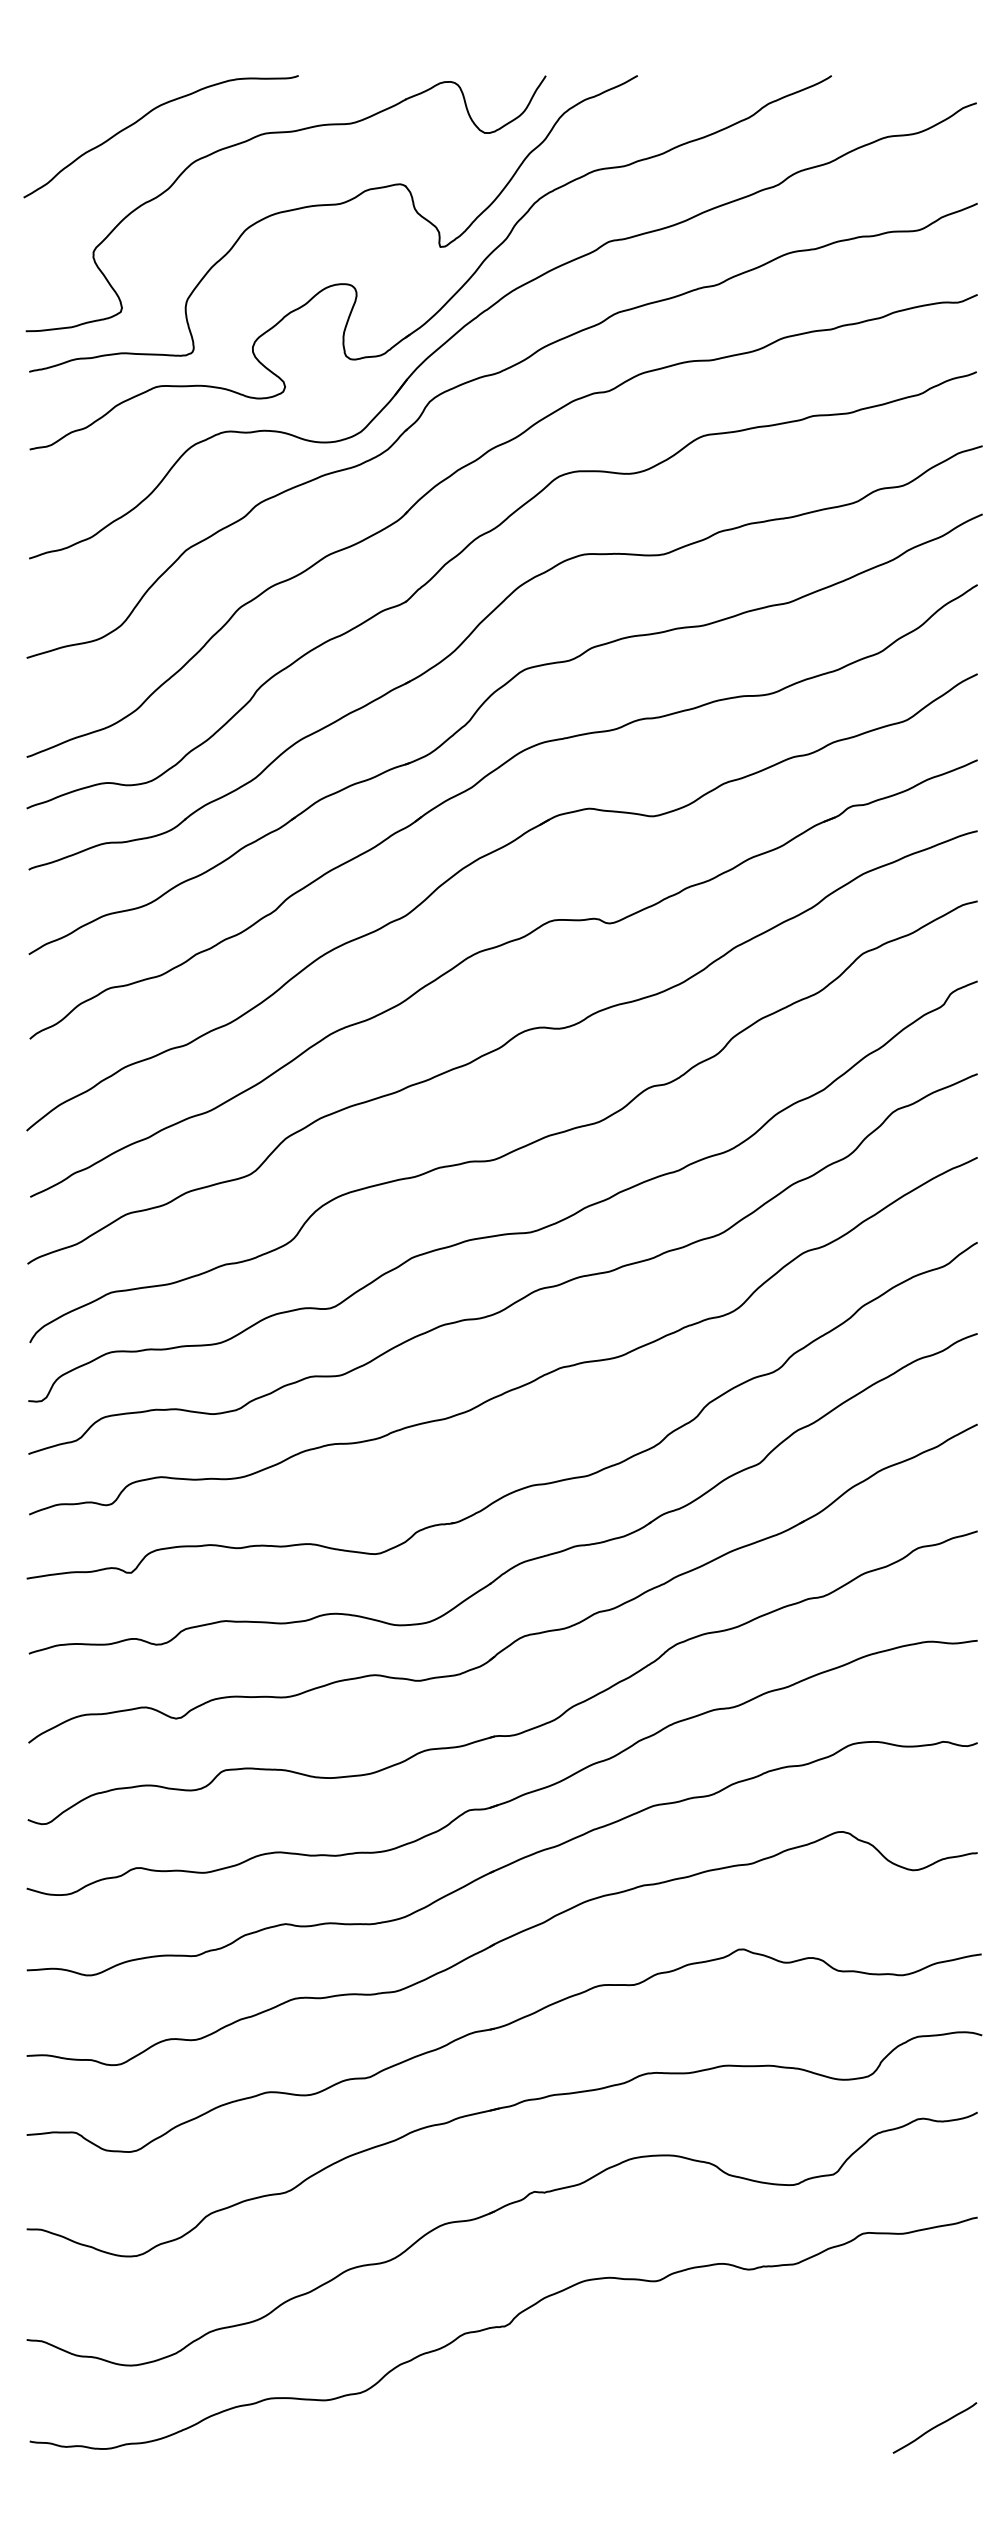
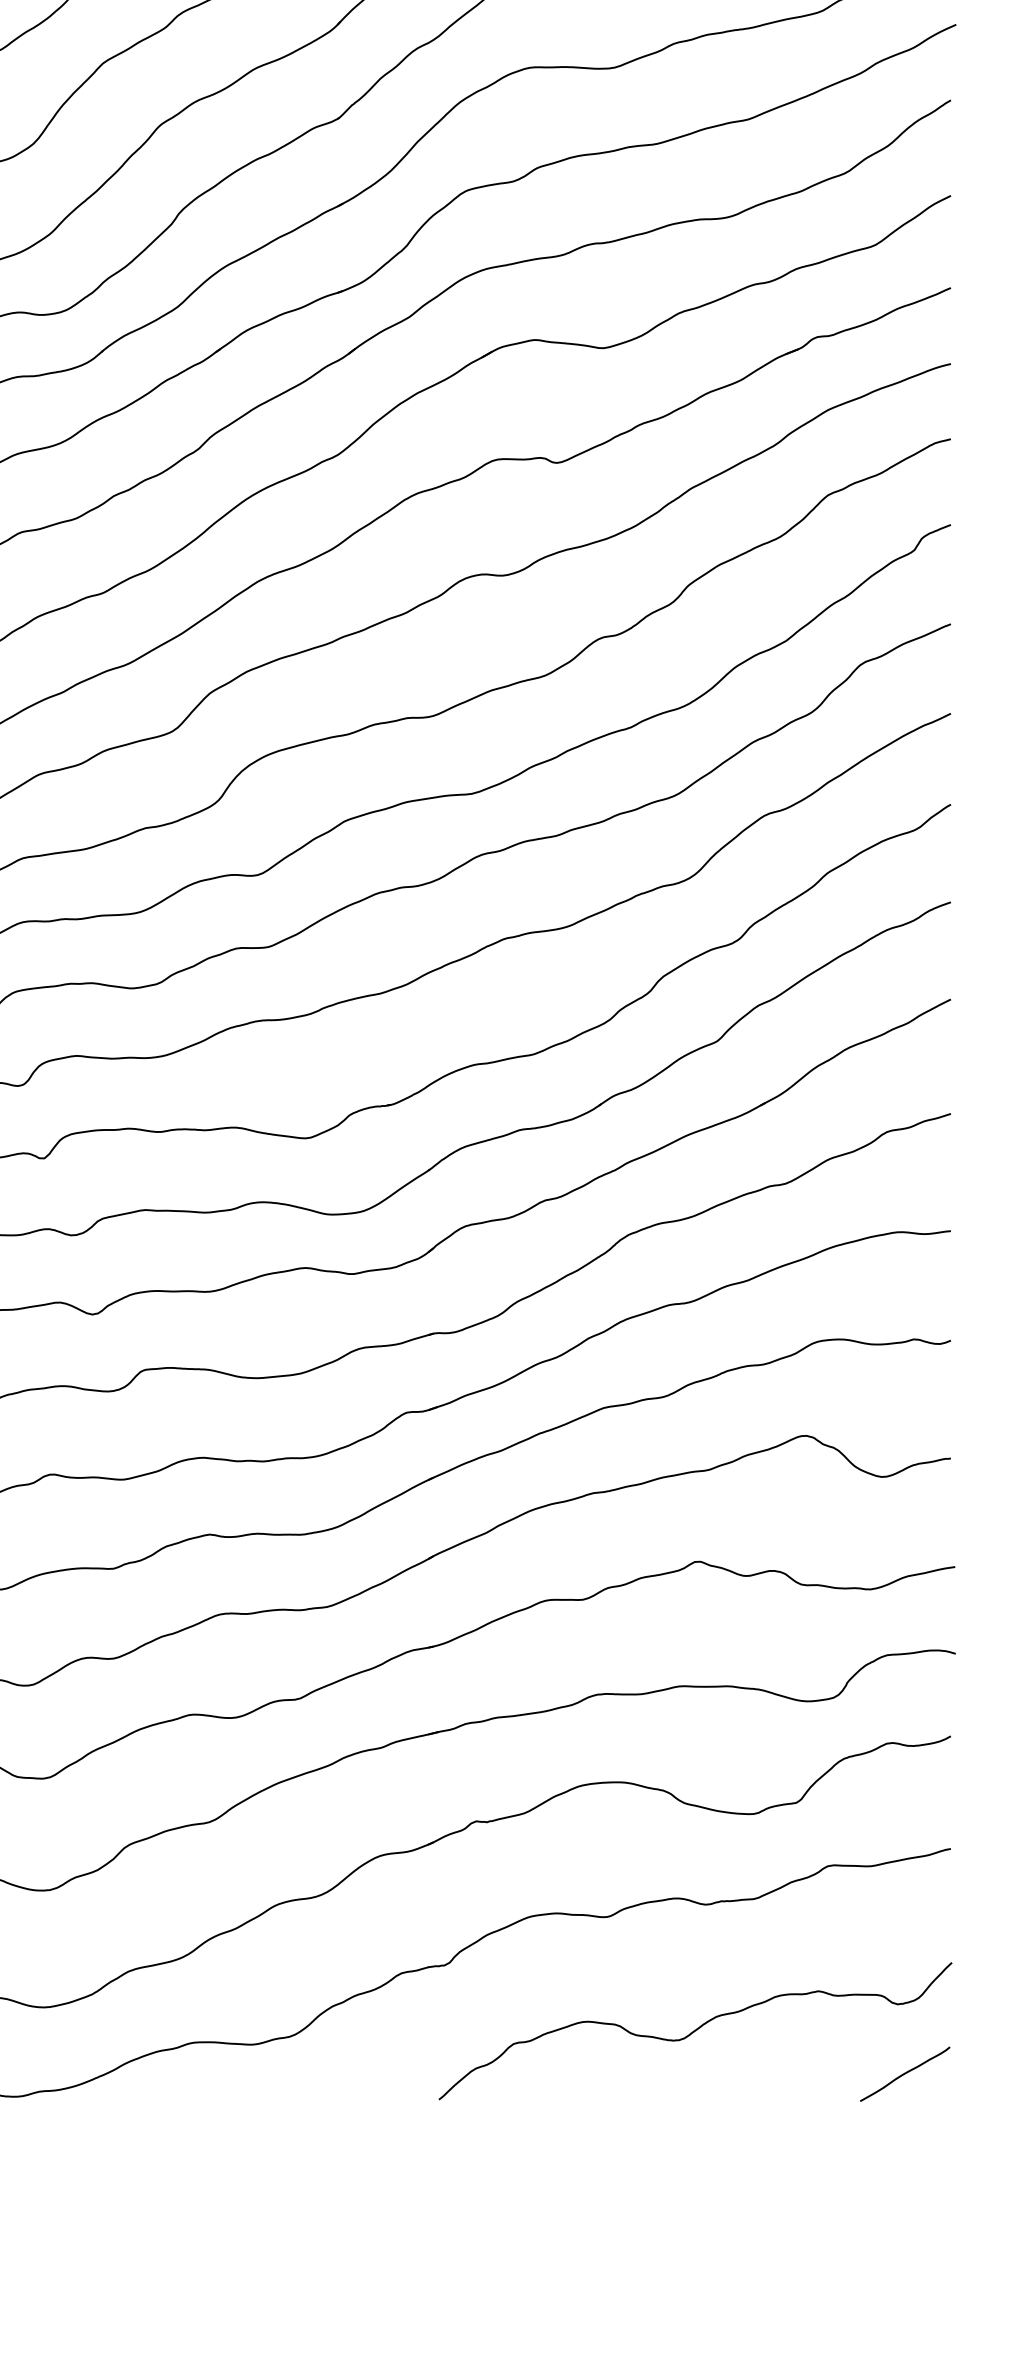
curve: (739, 2387) -> (695, 2030), added

